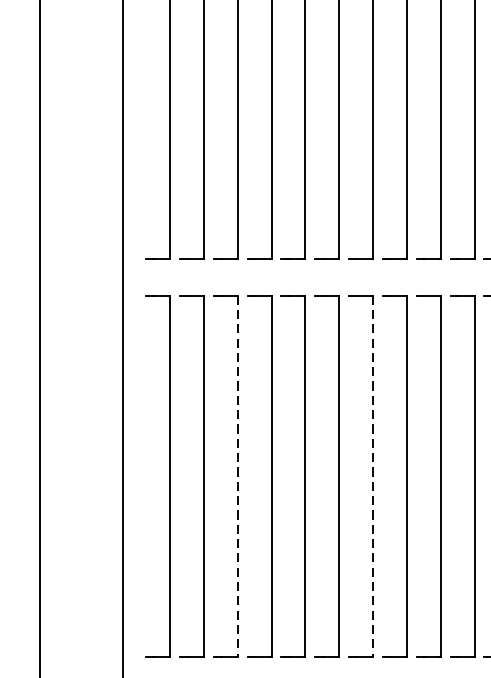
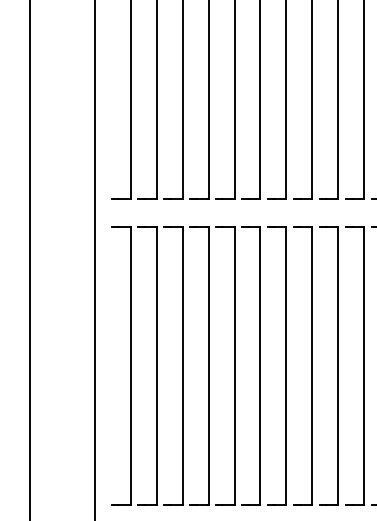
line: (237, 477) -> (182, 366), dashed -> solid
line: (373, 477) -> (286, 366), dashed -> solid

